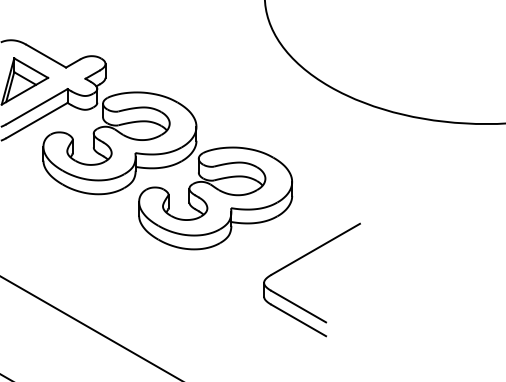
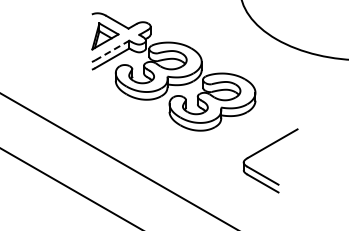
line: (37, 106) -> (112, 50), solid -> dashed
part: (299, 261) -> (263, 150), moved

